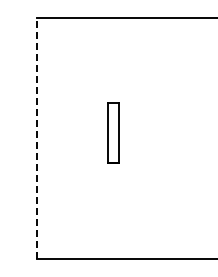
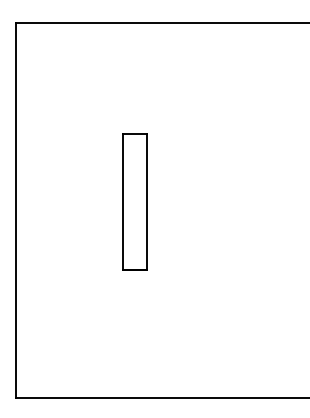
part: (113, 132) -> (134, 201), size x1.43
line: (37, 138) -> (16, 210), dashed -> solid

